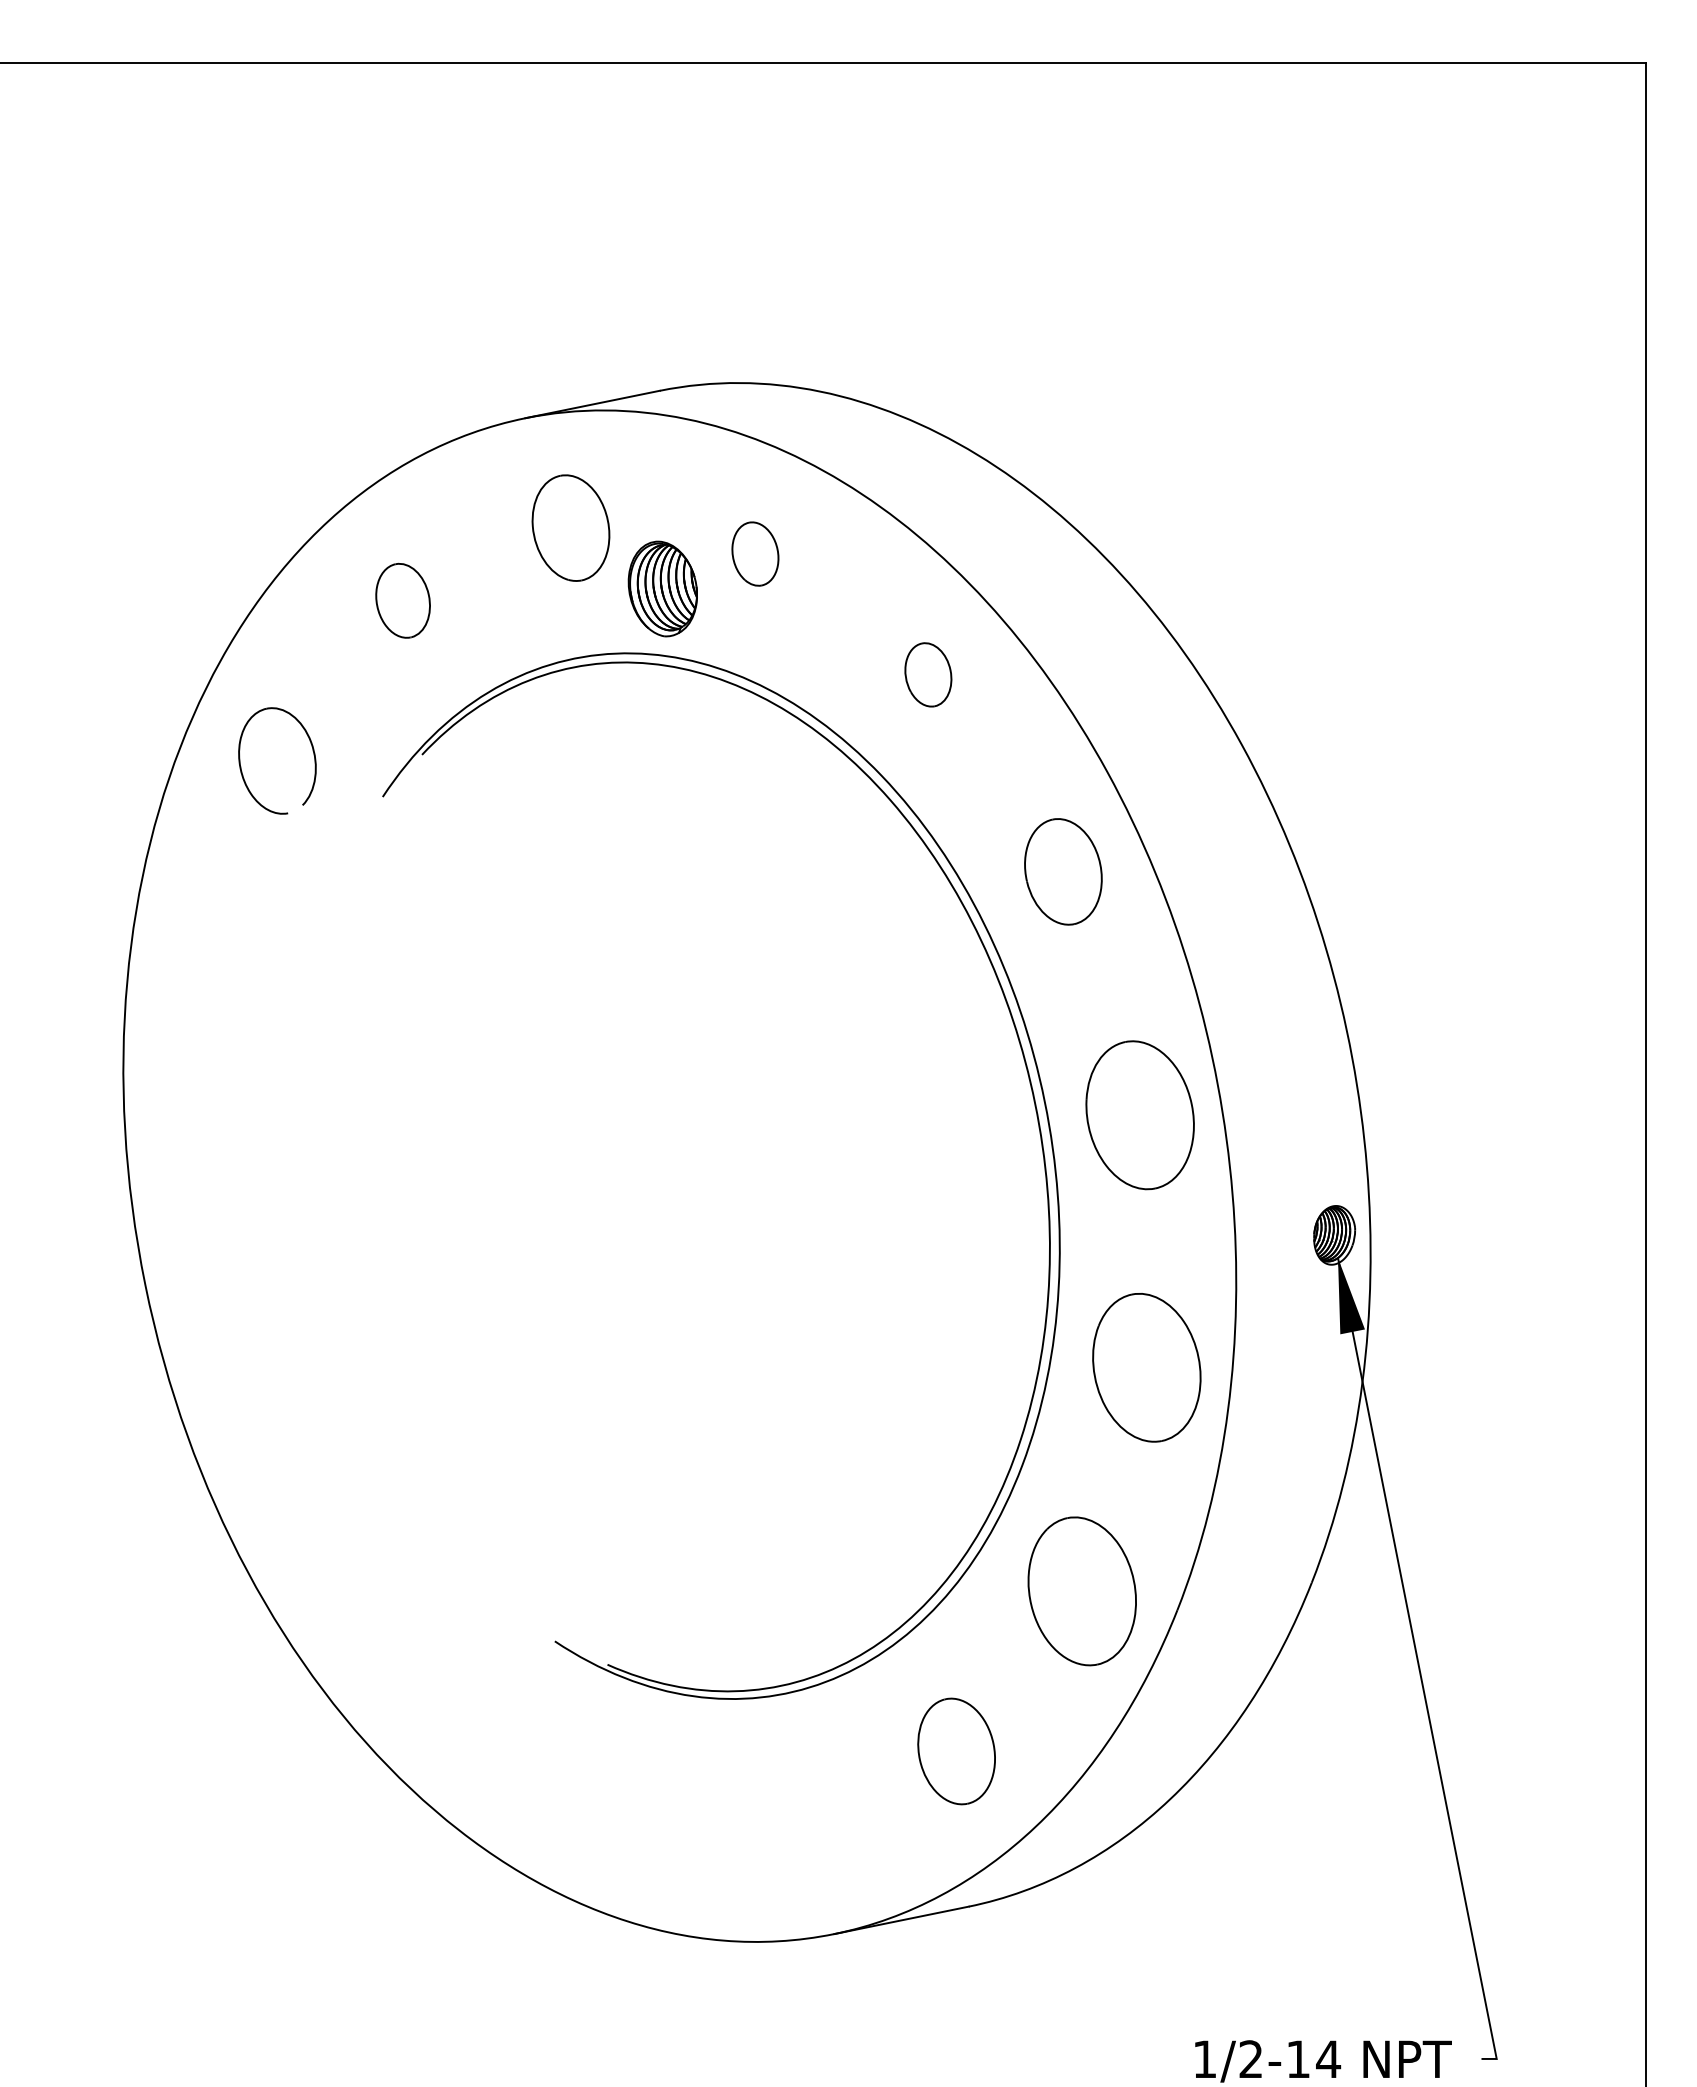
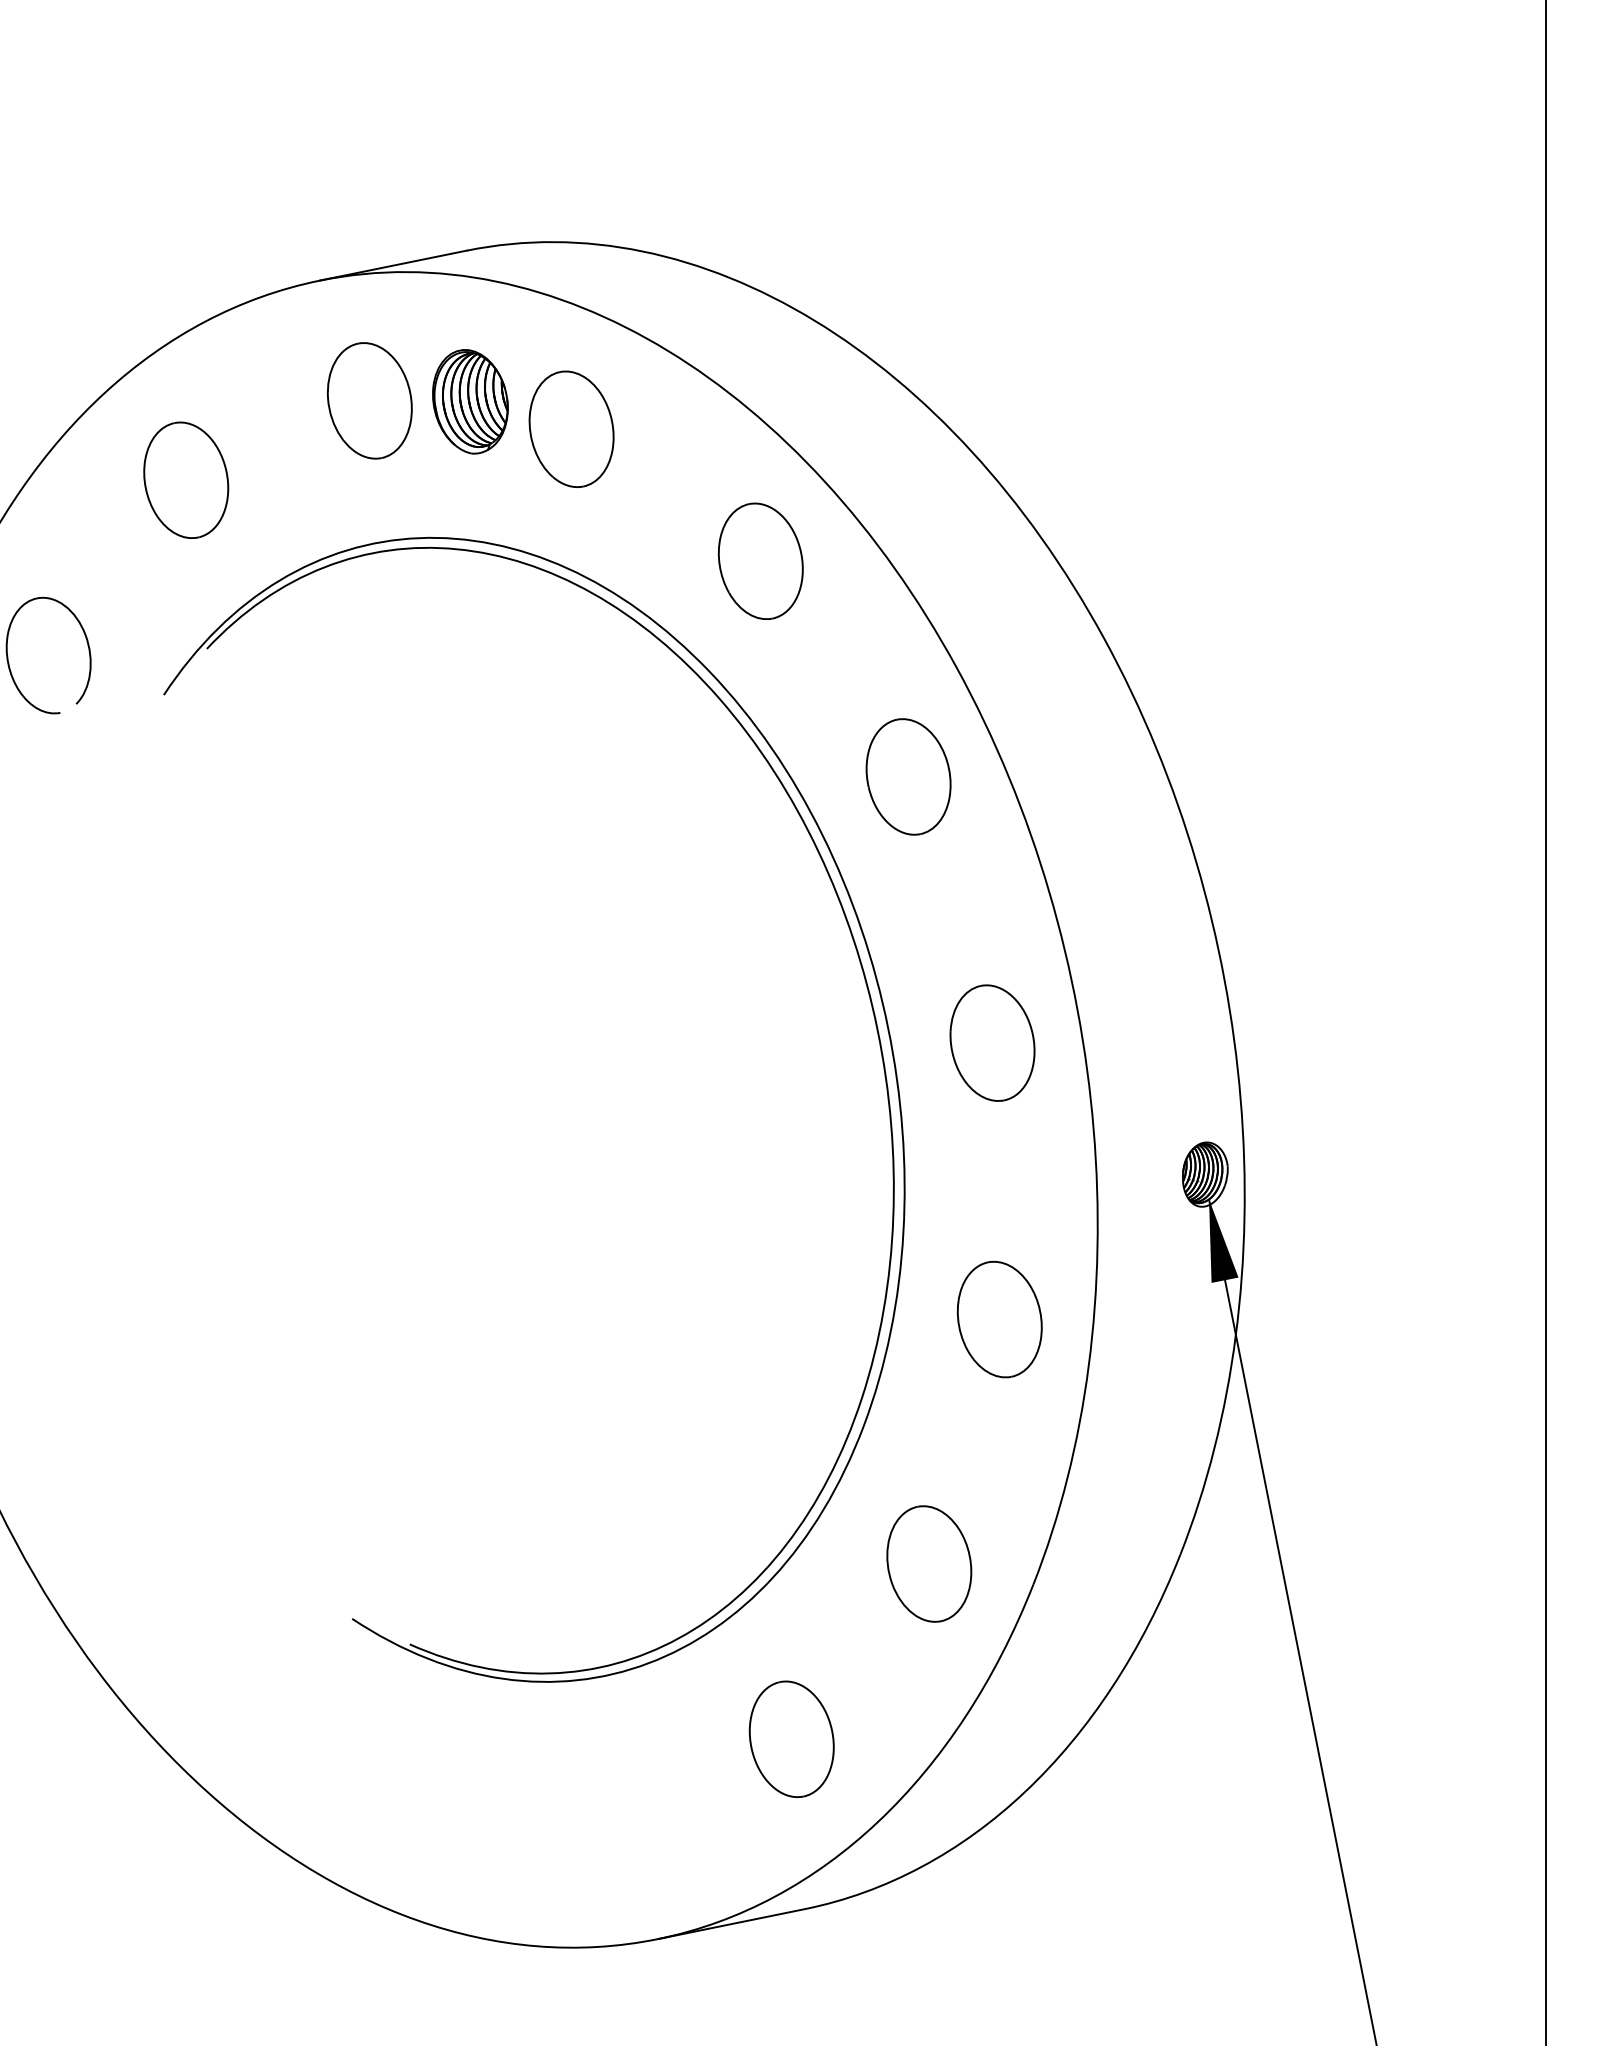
part: (755, 553) -> (571, 428), size x1.67
part: (662, 588) -> (469, 401), moved
part: (402, 600) -> (185, 480), size x1.43
part: (928, 674) -> (760, 560), size x1.67
part: (1139, 1114) -> (991, 1042), size x0.71
part: (1146, 1367) -> (999, 1319), size x0.71
part: (1082, 1590) -> (929, 1563), size x0.71

